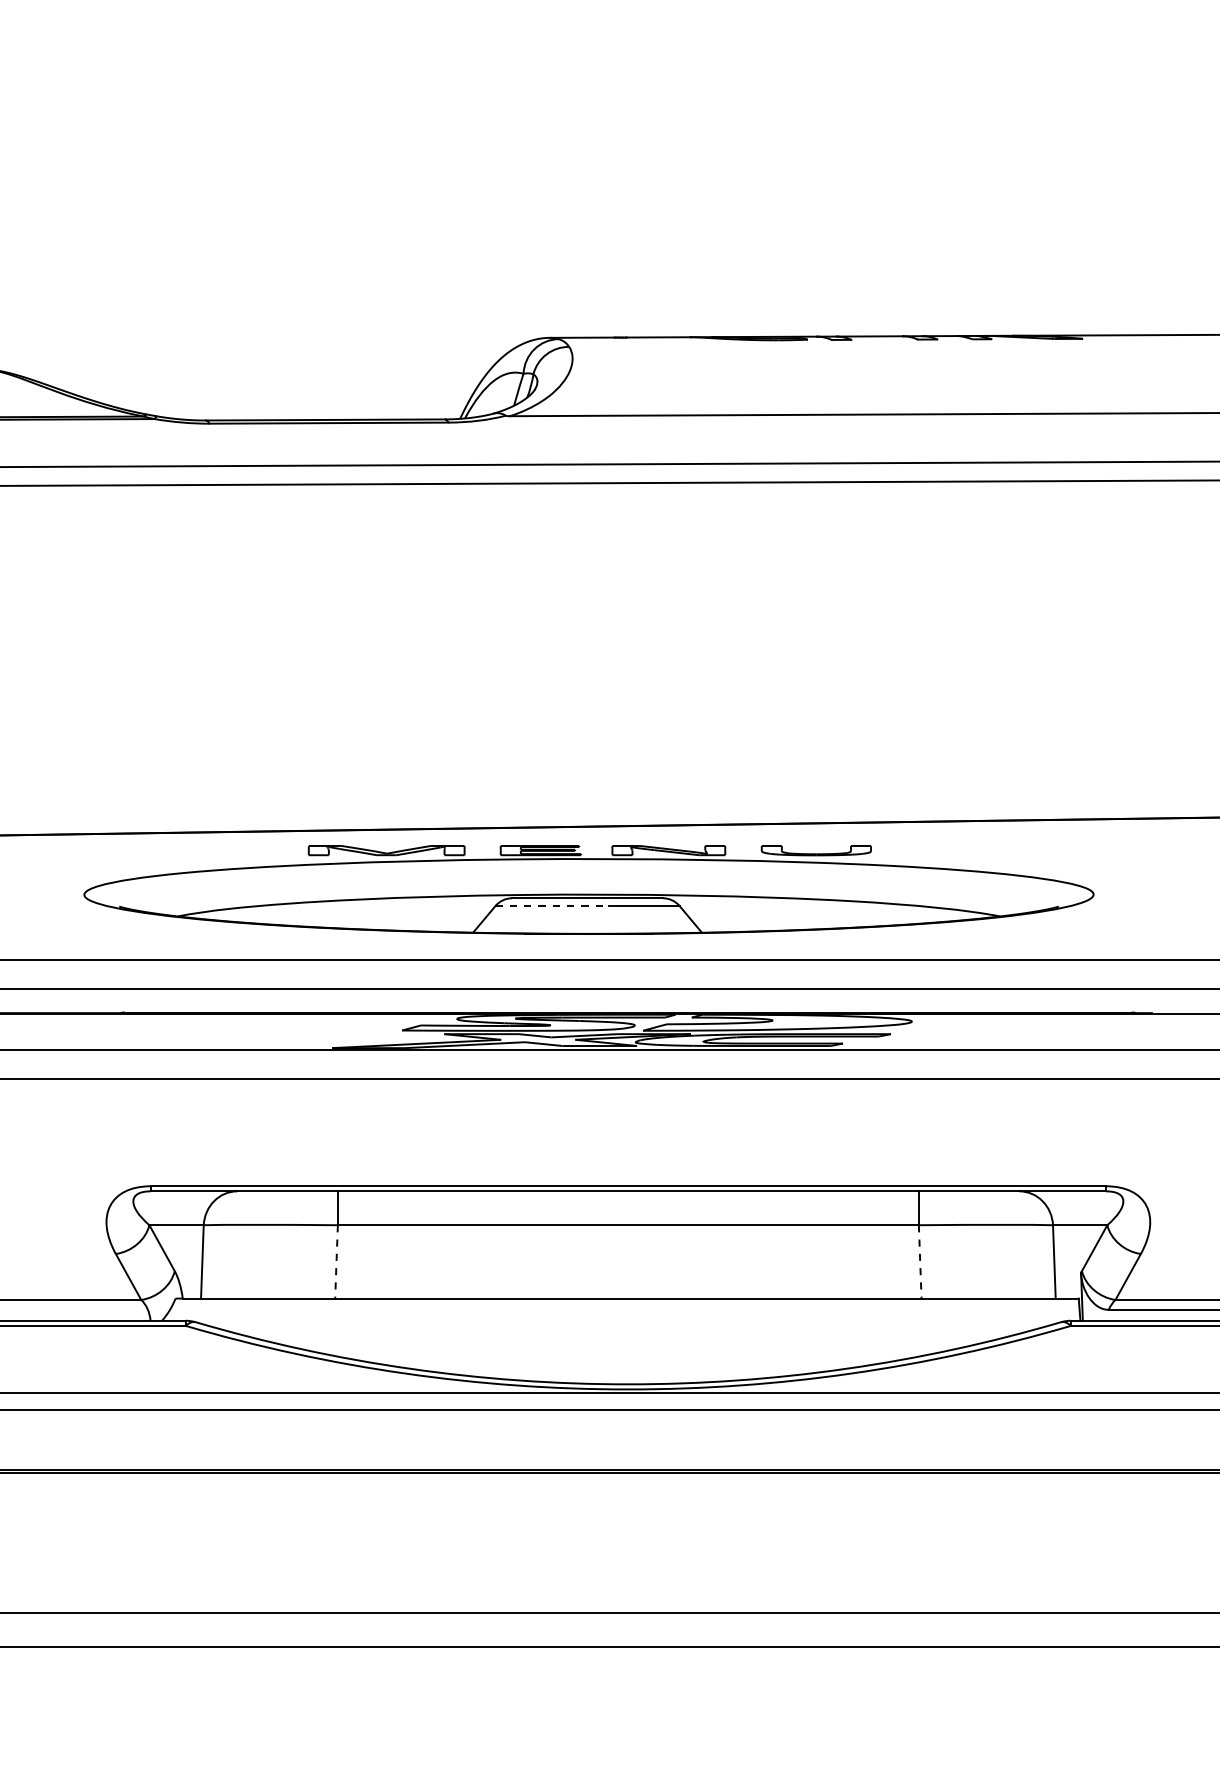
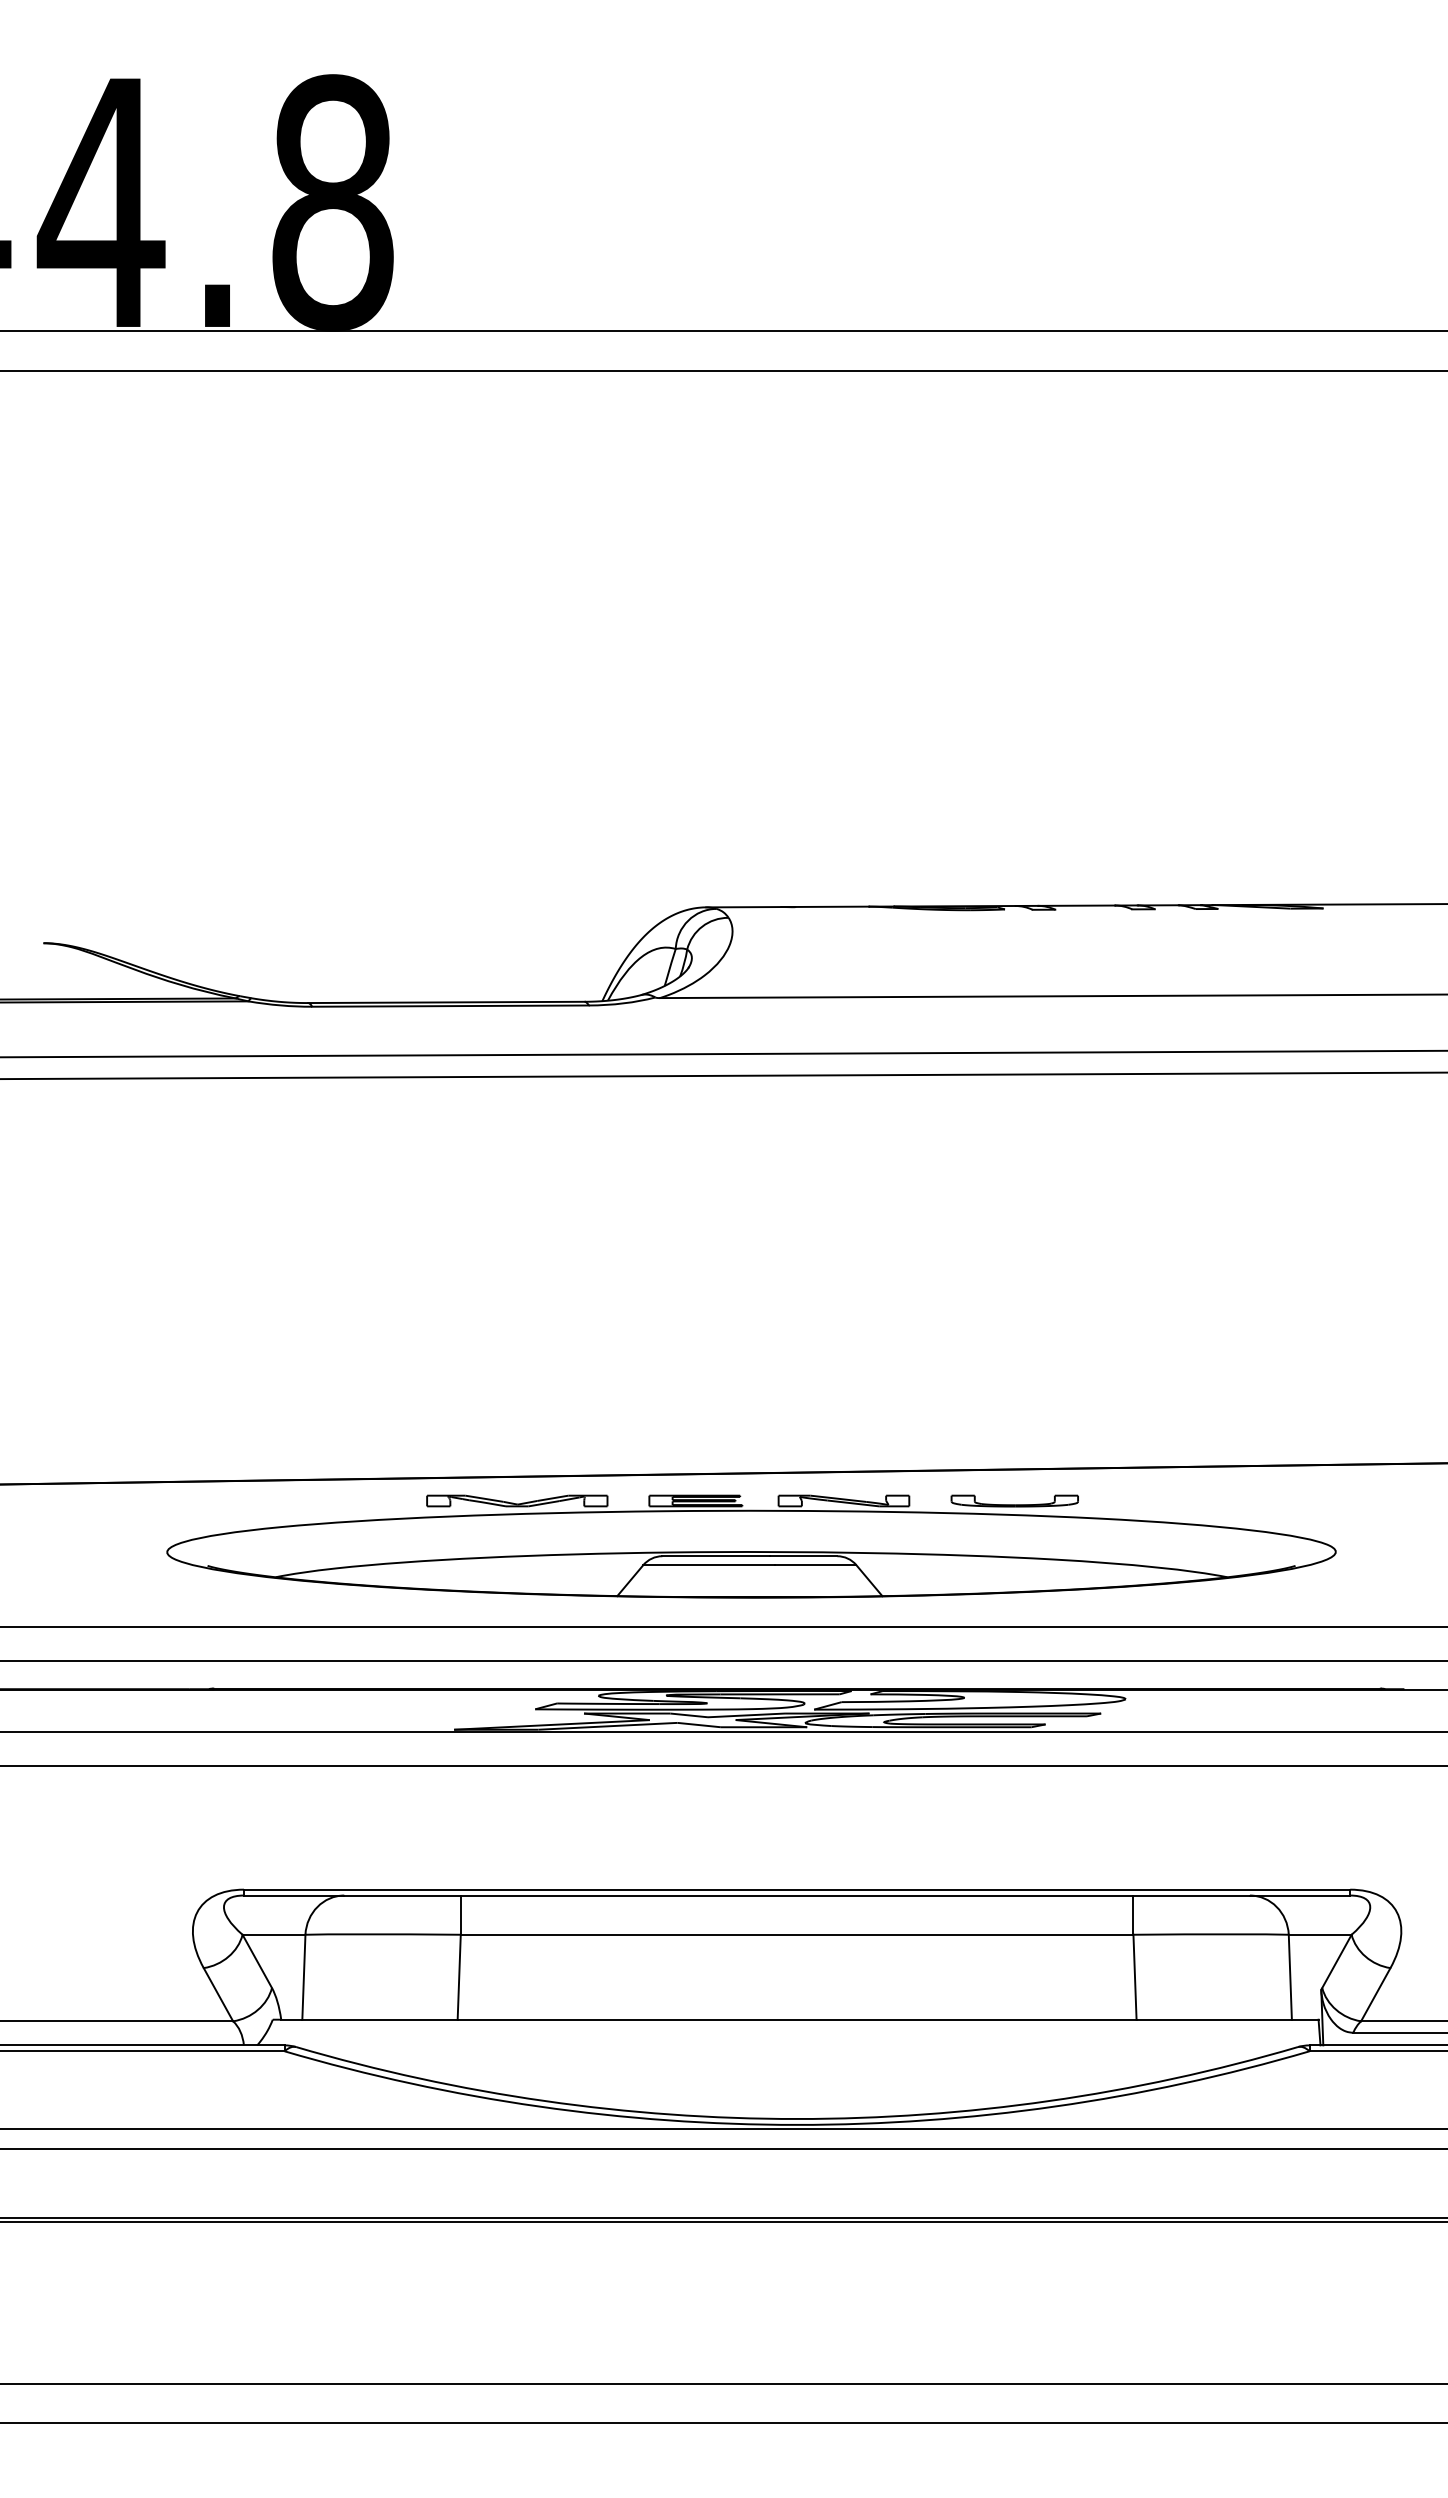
line: (552, 906) -> (709, 1565), dashed -> solid
line: (336, 1262) -> (459, 1977), dashed -> solid
line: (920, 1262) -> (1135, 1977), dashed -> solid

